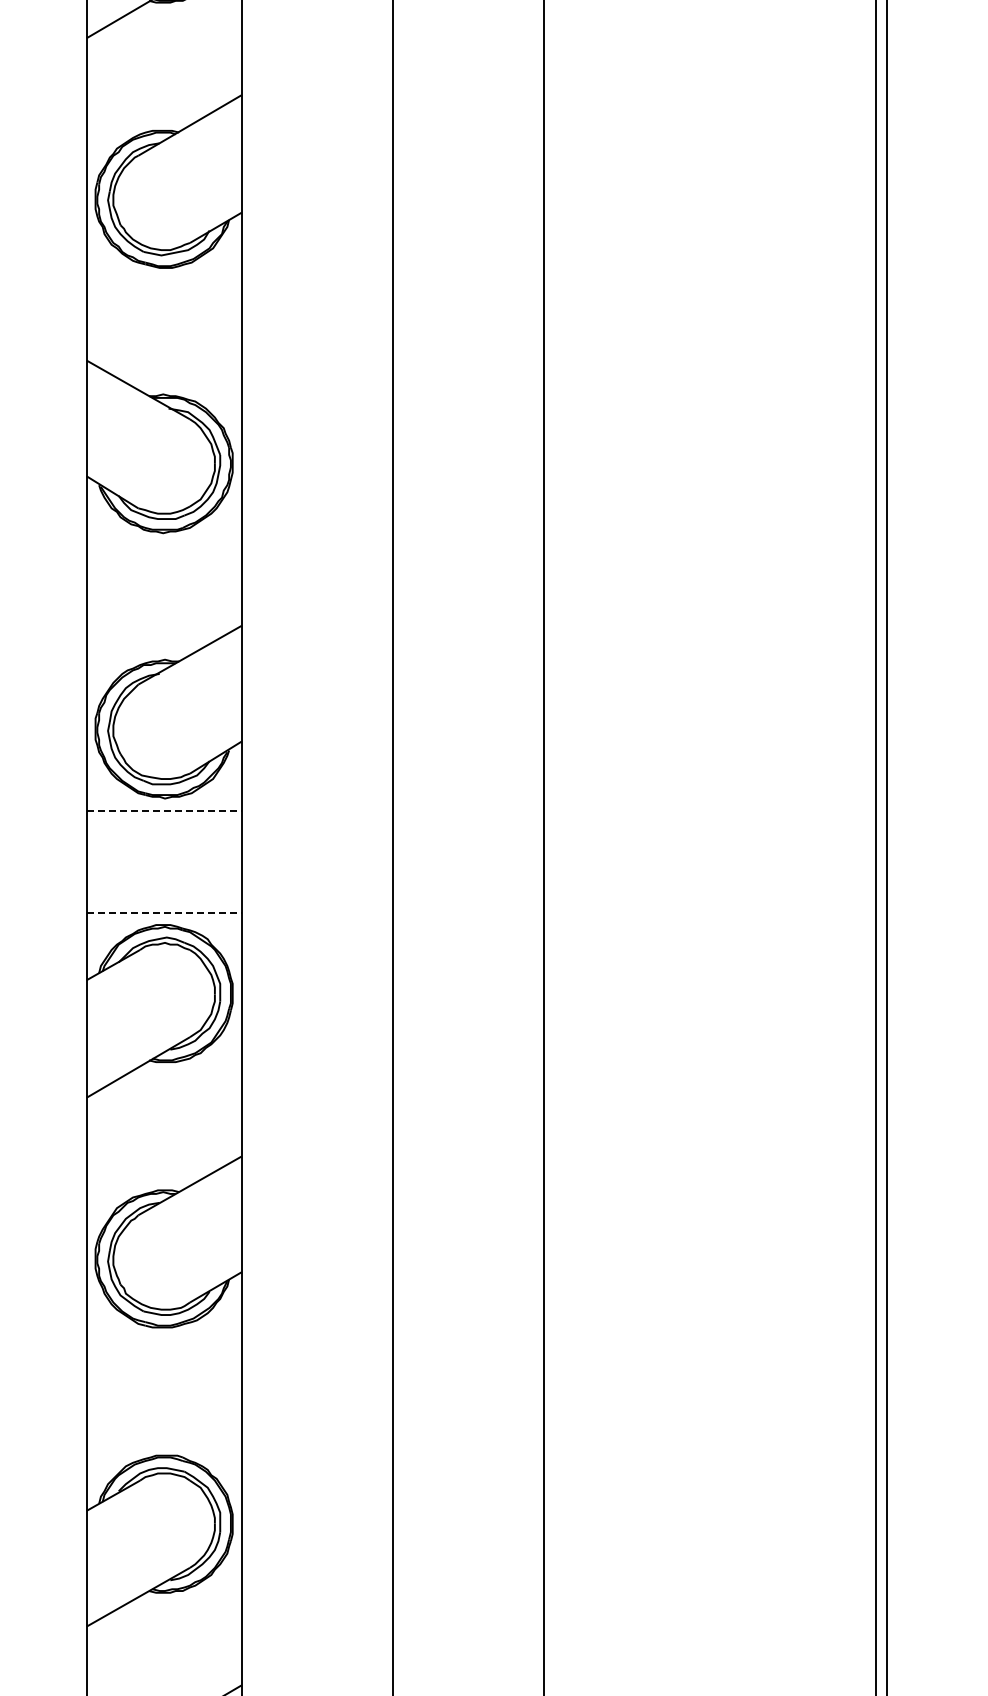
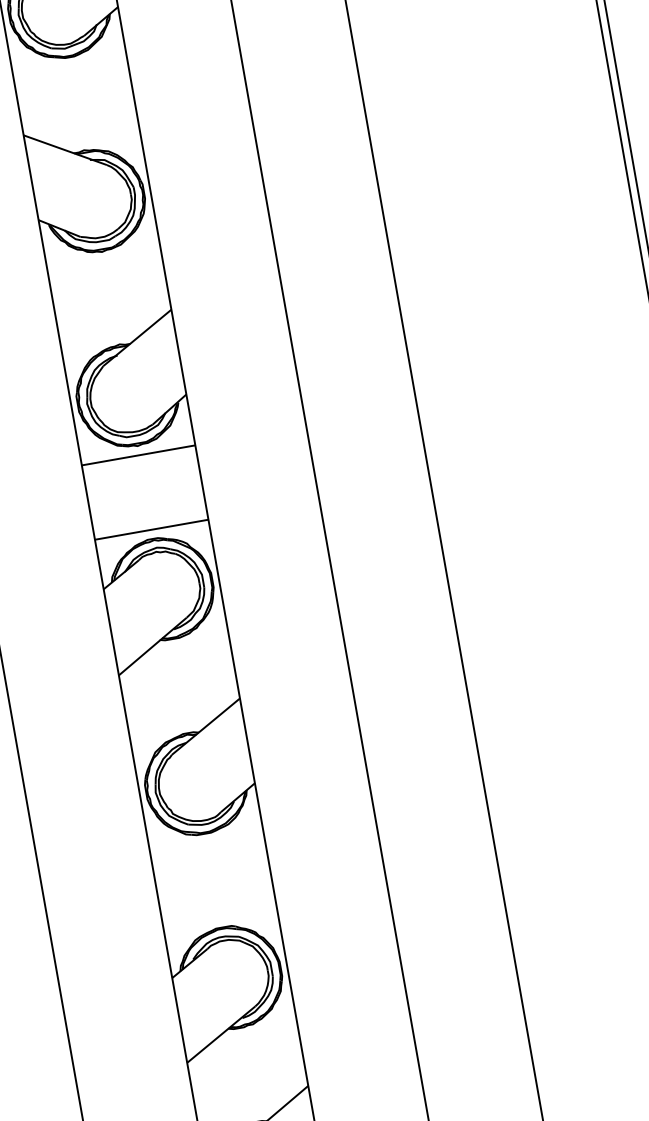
line: (164, 811) -> (138, 455), dashed -> solid
line: (164, 912) -> (151, 529), dashed -> solid

